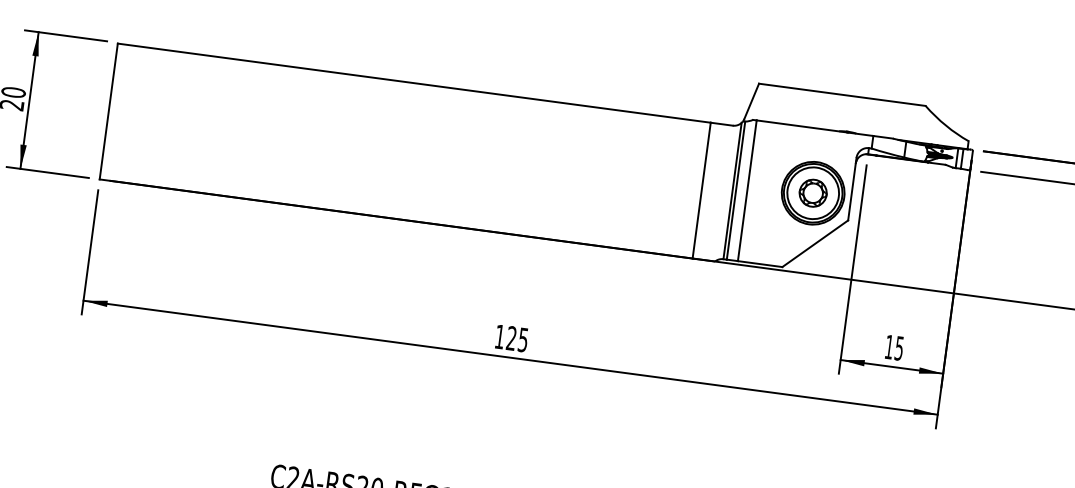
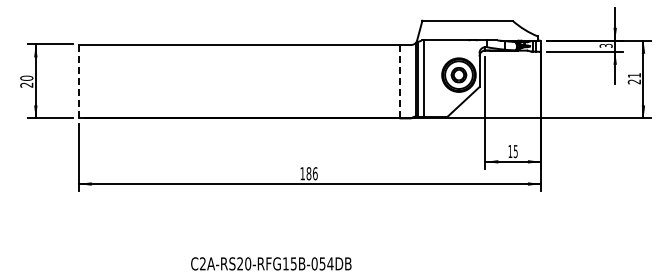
line: (108, 111) -> (78, 81), solid -> dashed
line: (701, 190) -> (399, 81), solid -> dashed
text: (516, 338) -> (311, 173), 125 -> 186

